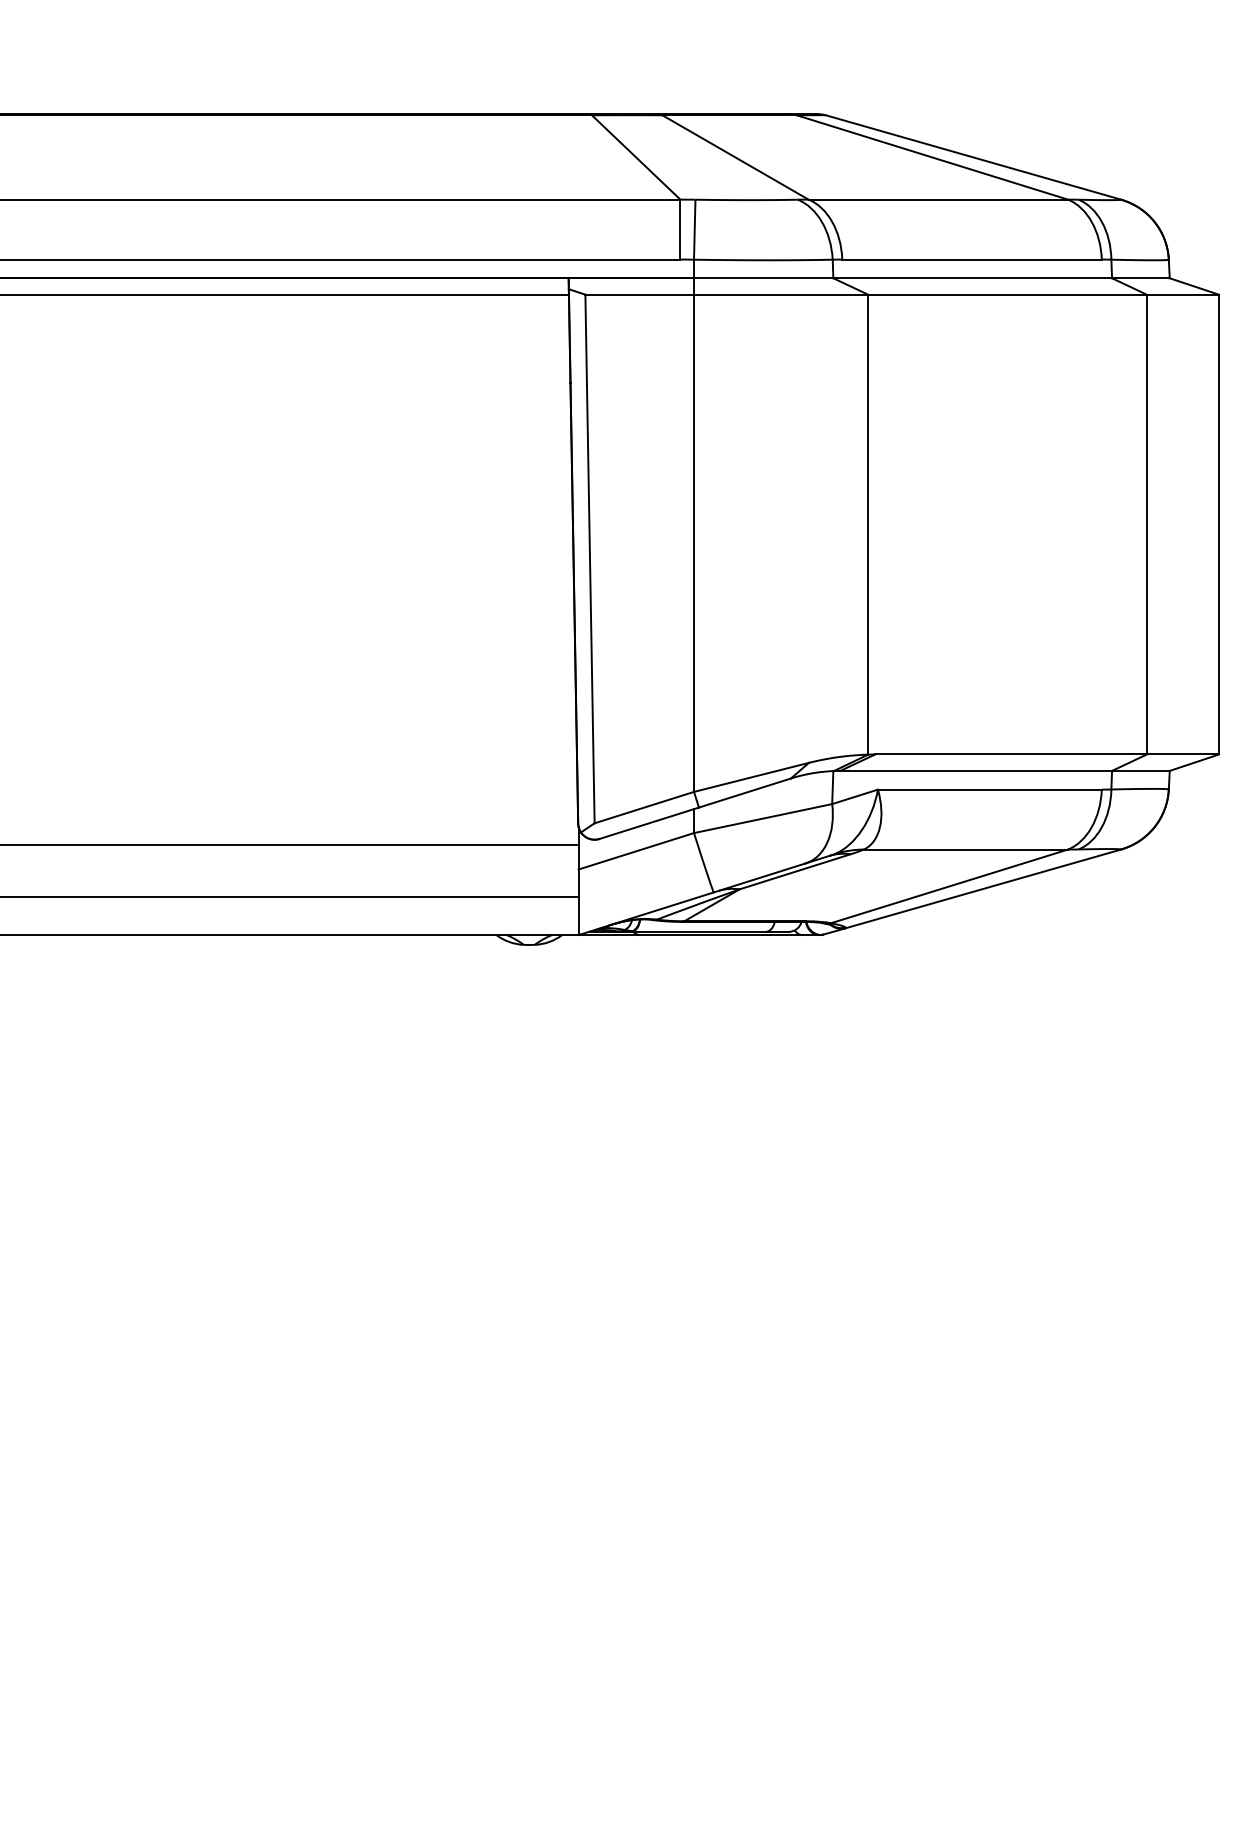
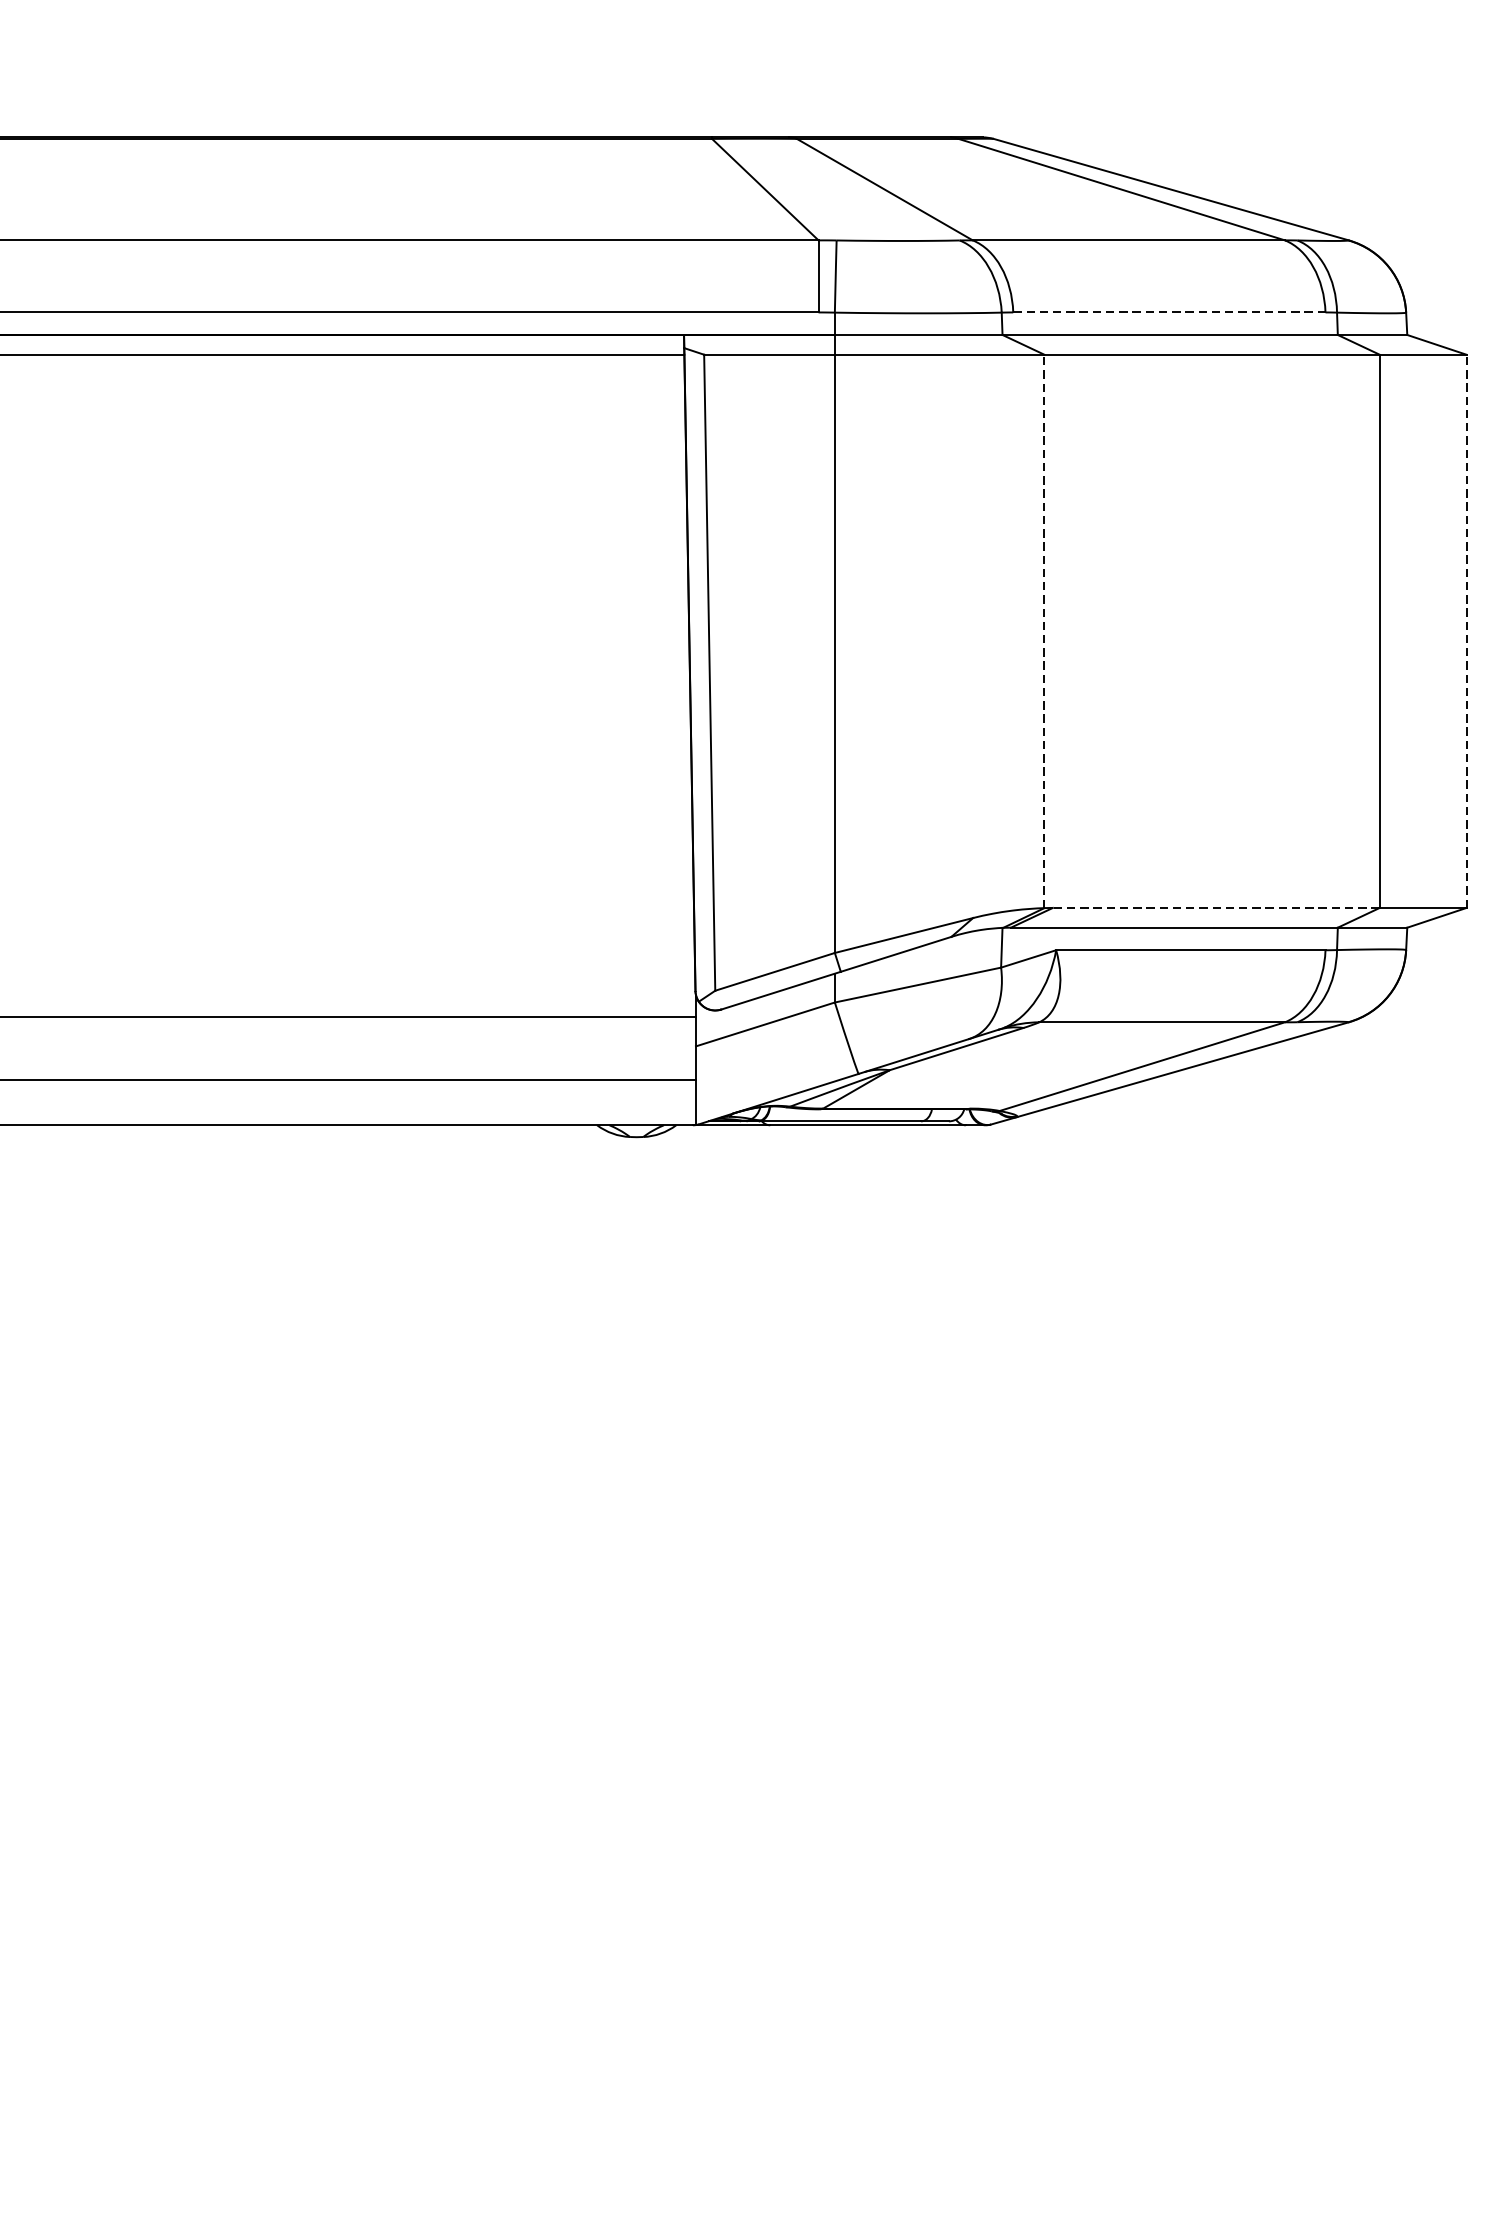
line: (972, 259) -> (1169, 312), solid -> dashed
line: (868, 524) -> (1044, 631), solid -> dashed
line: (1219, 524) -> (1467, 631), solid -> dashed
line: (1011, 754) -> (1216, 907), solid -> dashed

